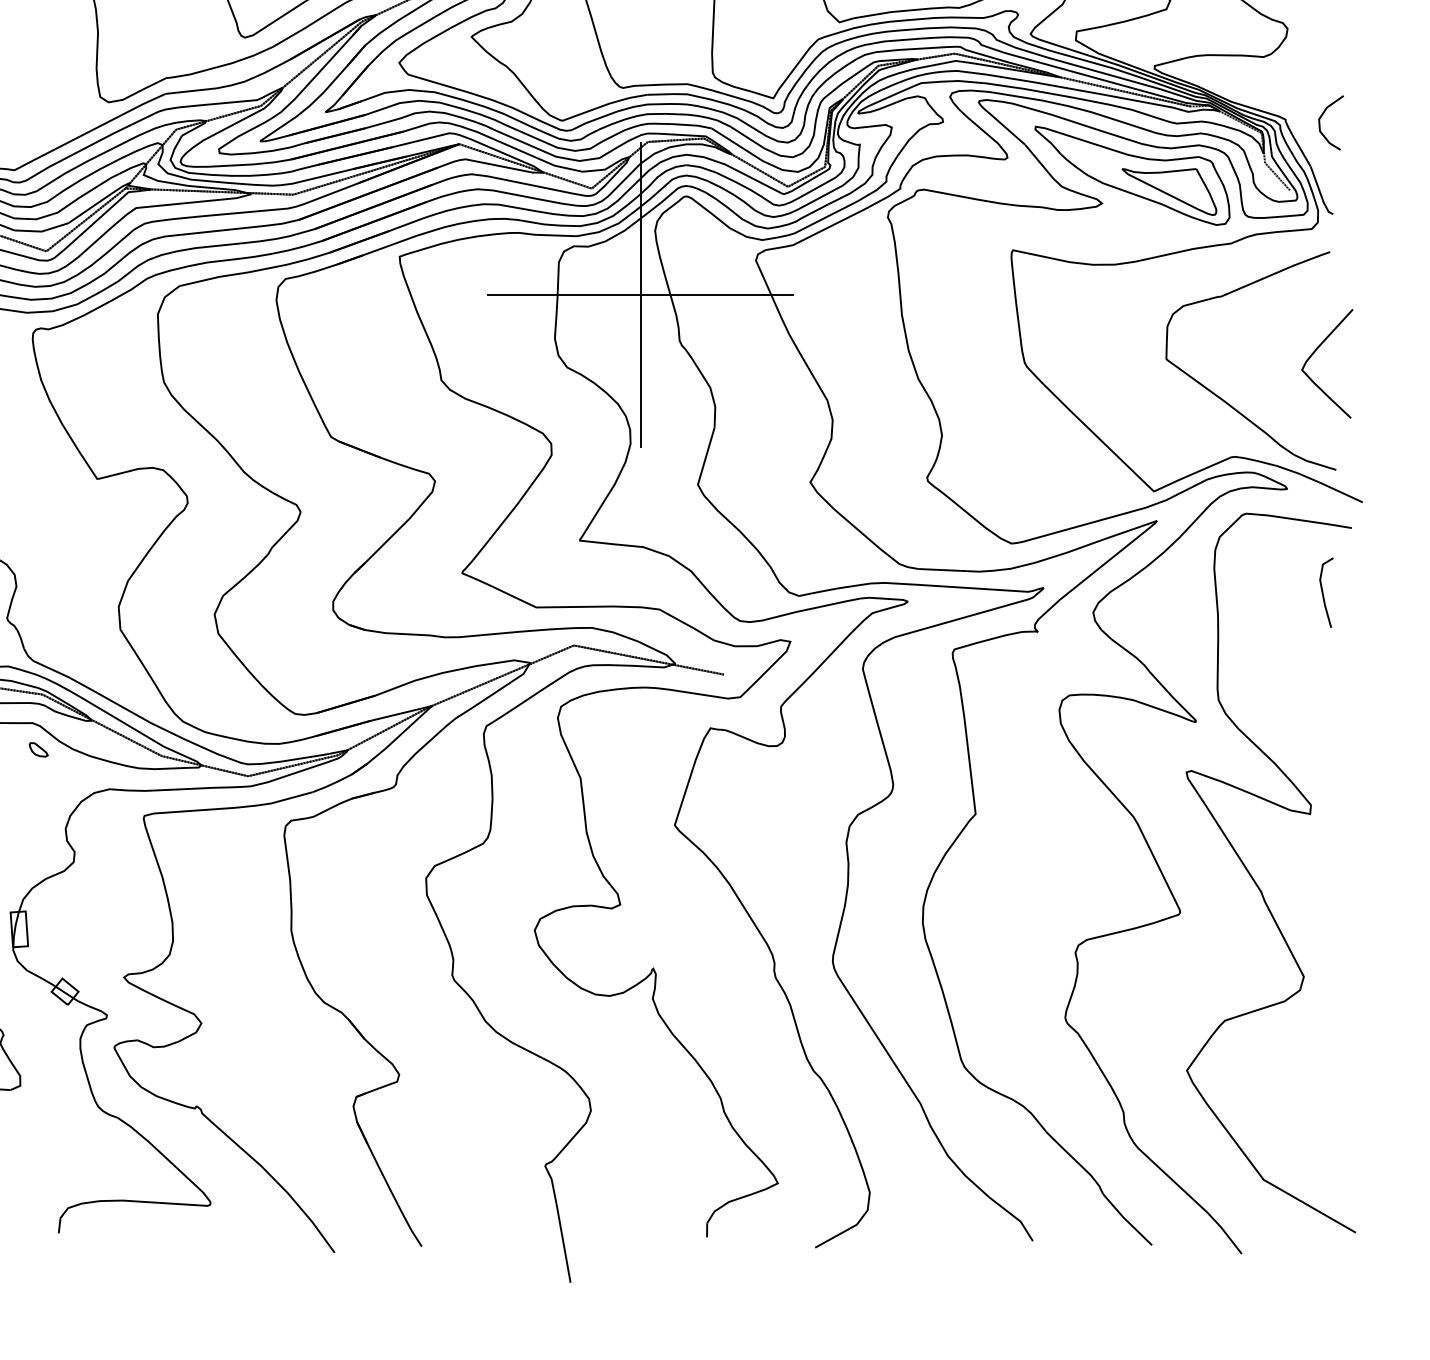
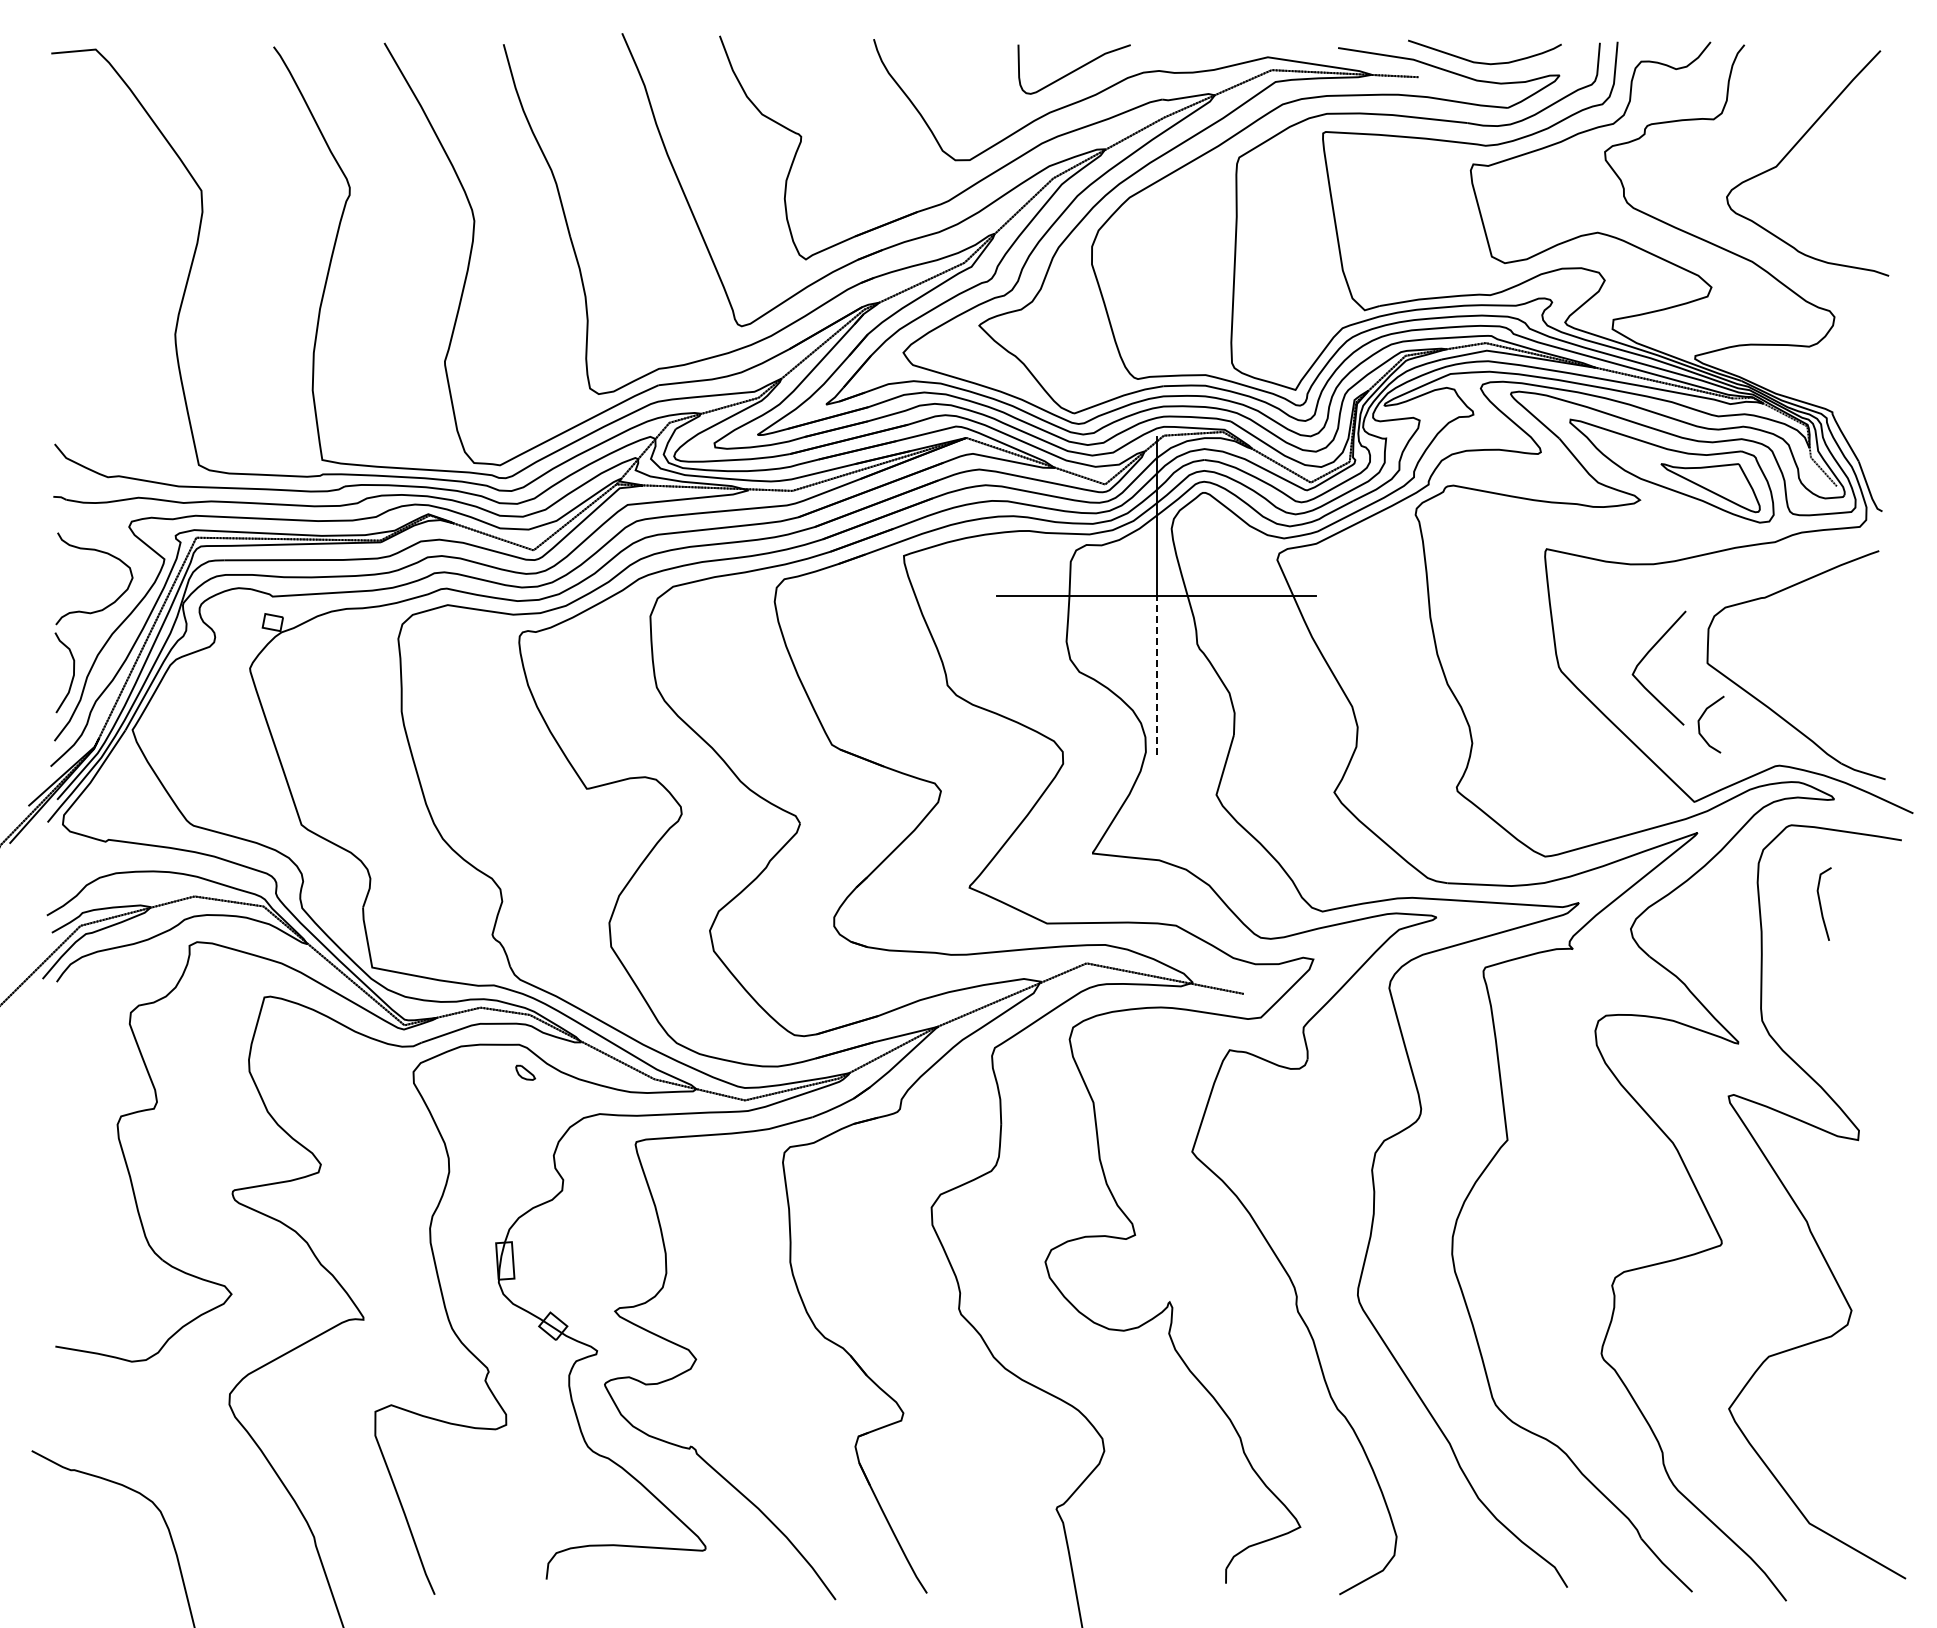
curve: (1321, 117) -> (1701, 718), moved
curve: (1315, 352) -> (1646, 656), moved
line: (640, 370) -> (1156, 675), solid -> dashed
line: (1323, 593) -> (1821, 904), moved

